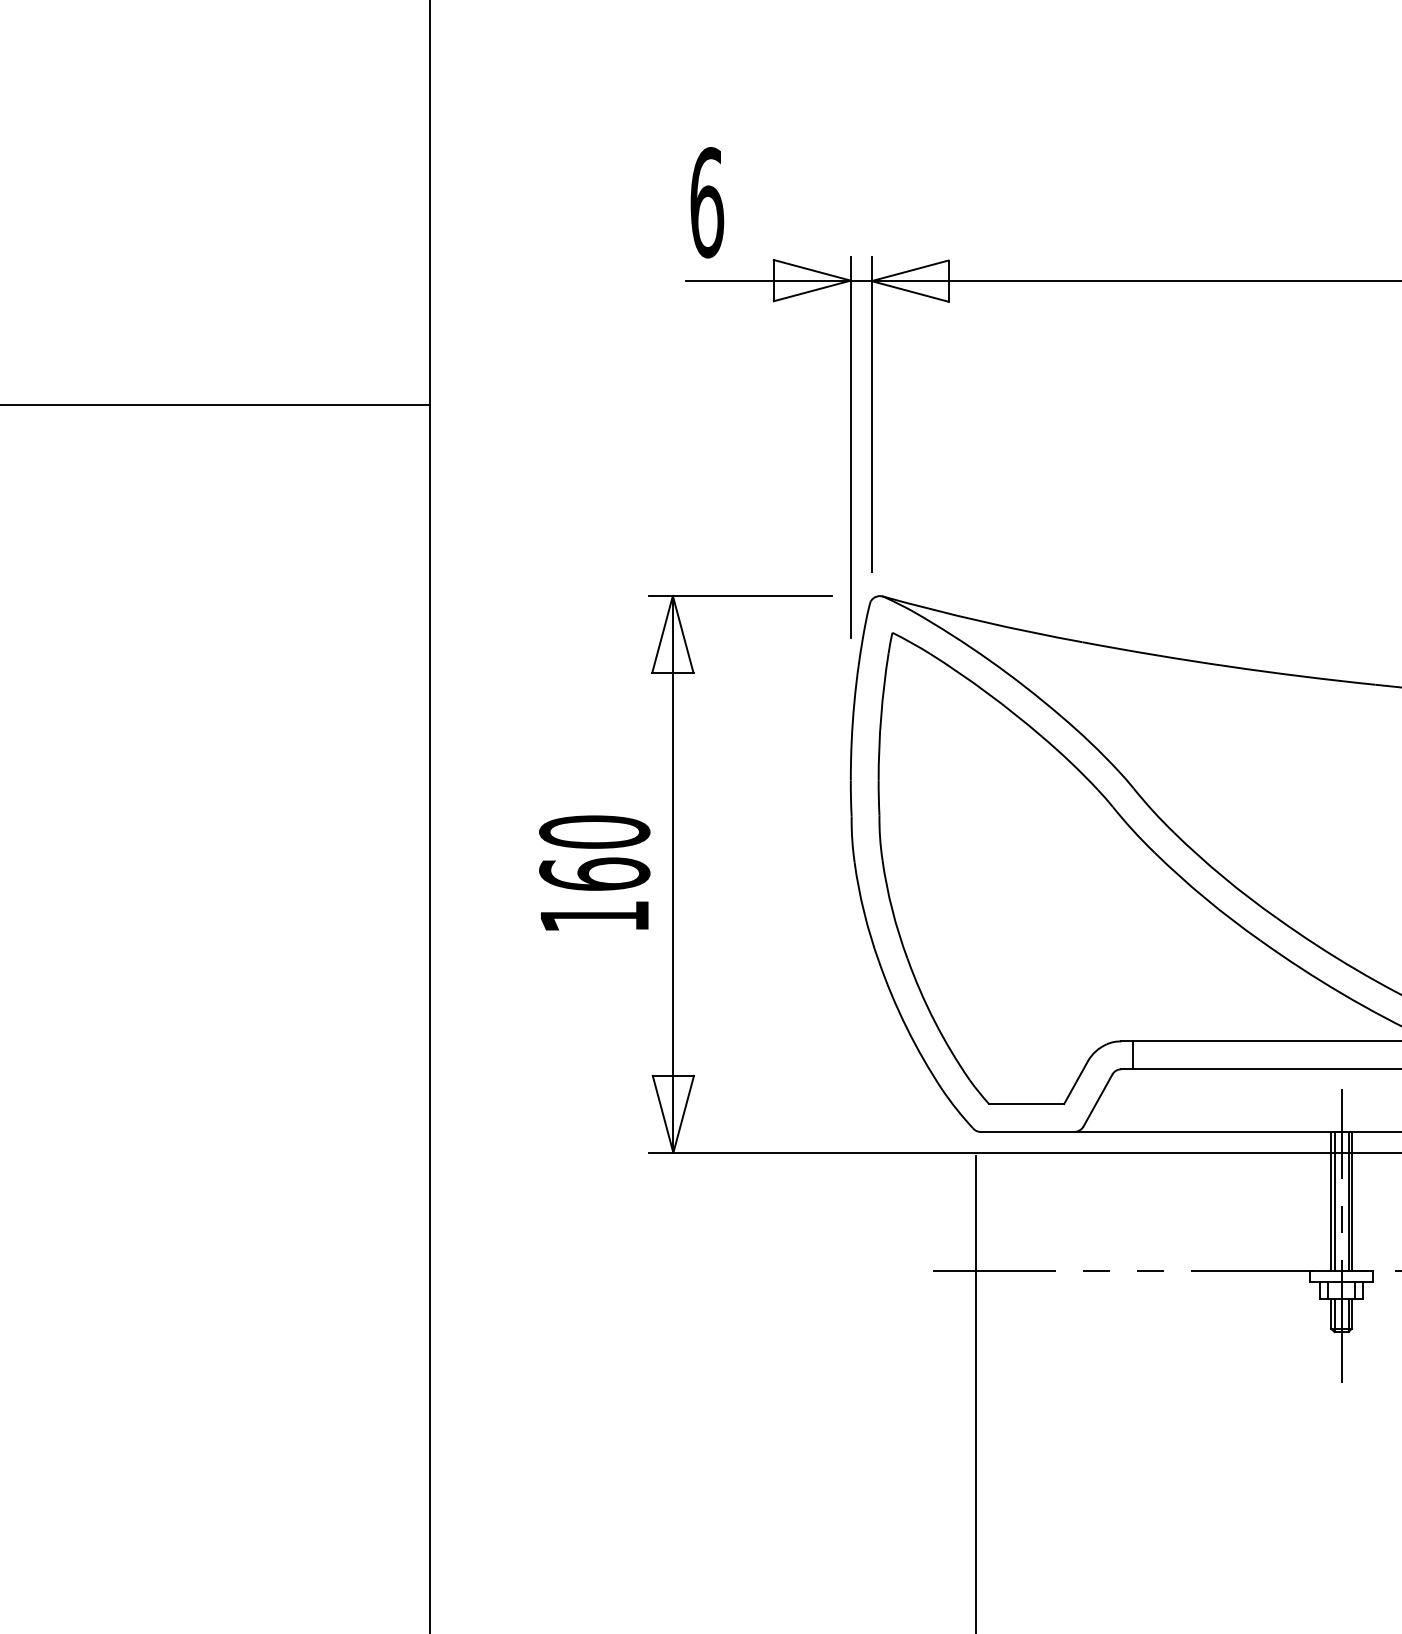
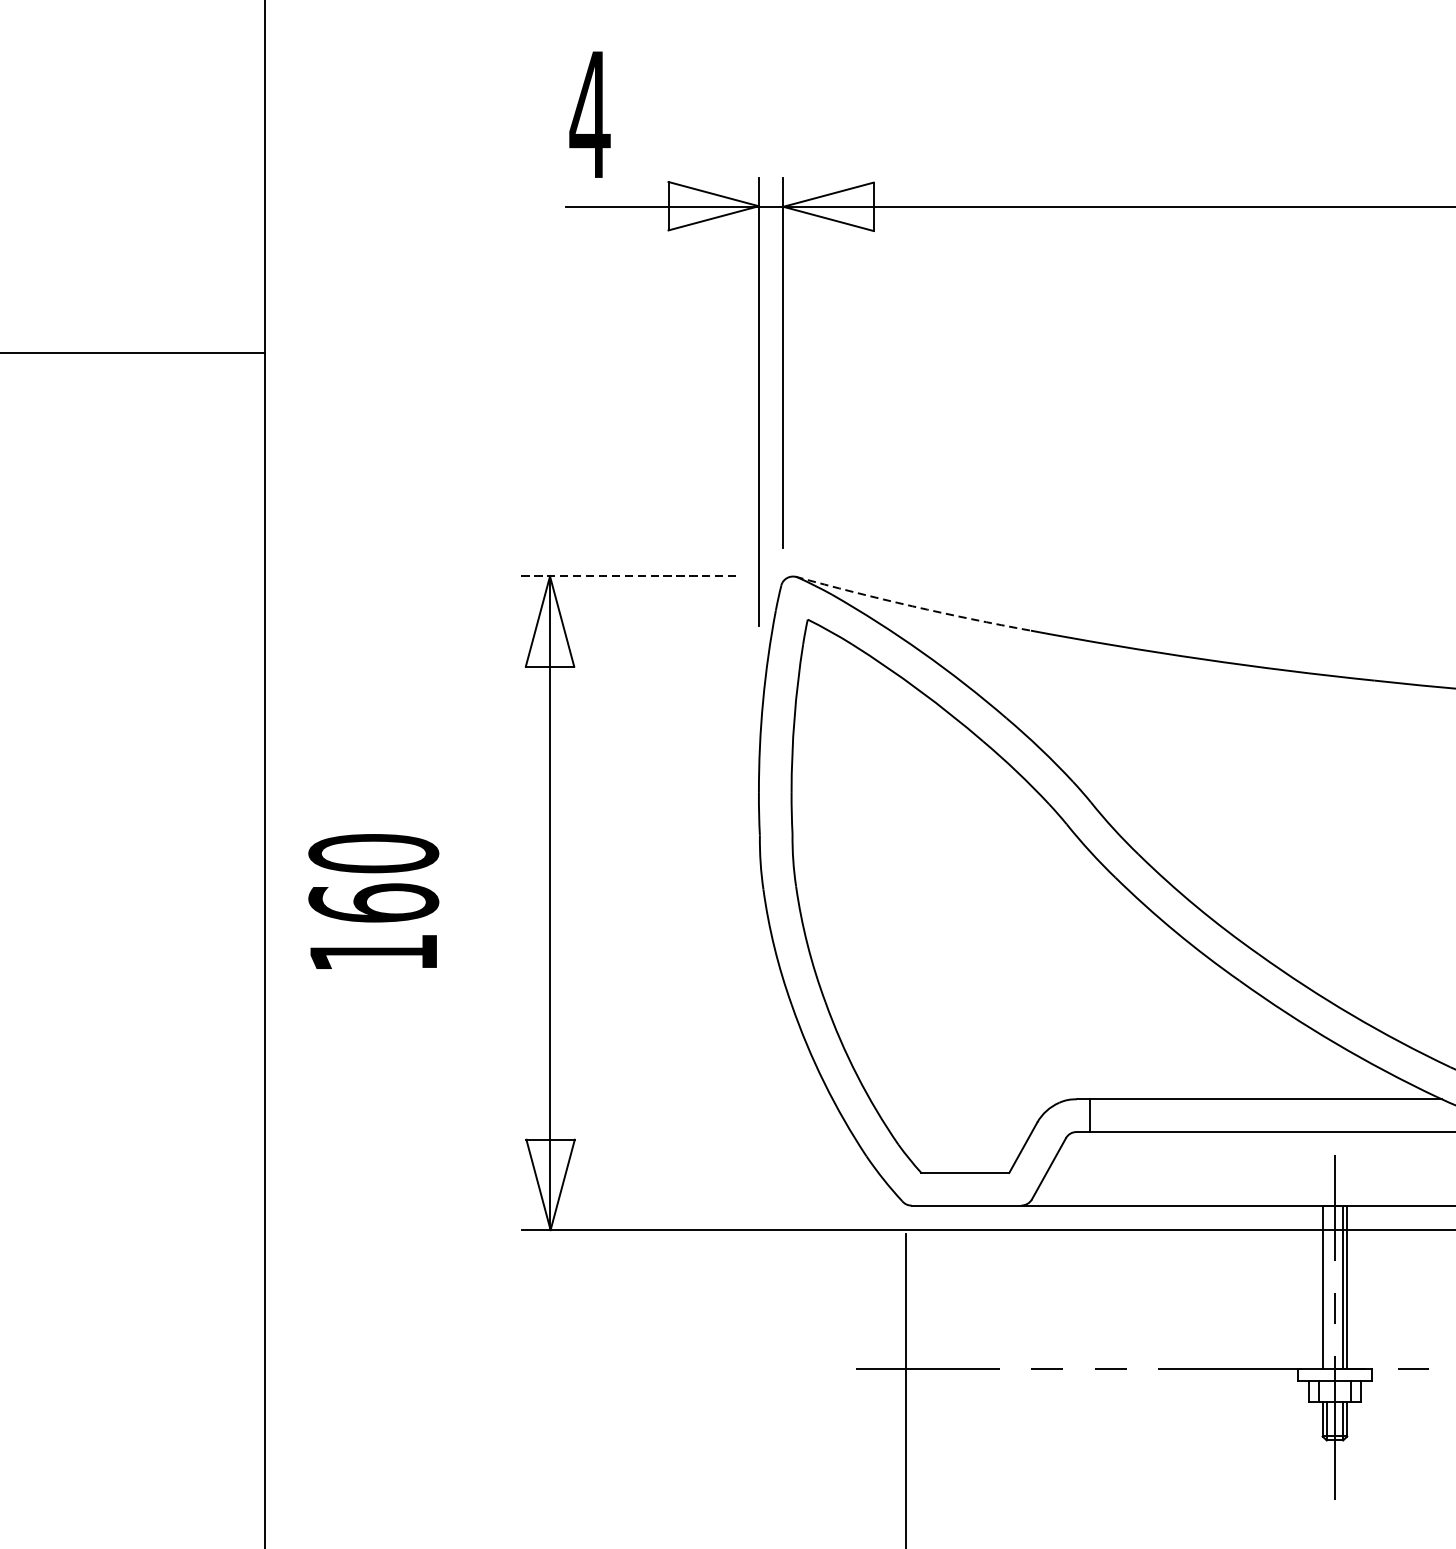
text: (706, 202) -> (589, 114), 6 -> 4
line: (740, 595) -> (629, 575), solid -> dashed
arc: (981, 621) -> (912, 606), solid -> dashed
text: (594, 872) -> (373, 901), moved
line: (1334, 1201) -> (1326, 1287), removed

